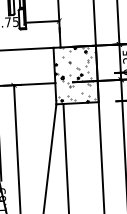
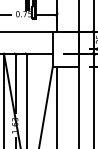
hatch: (75, 75) -> (65, 49), removed

